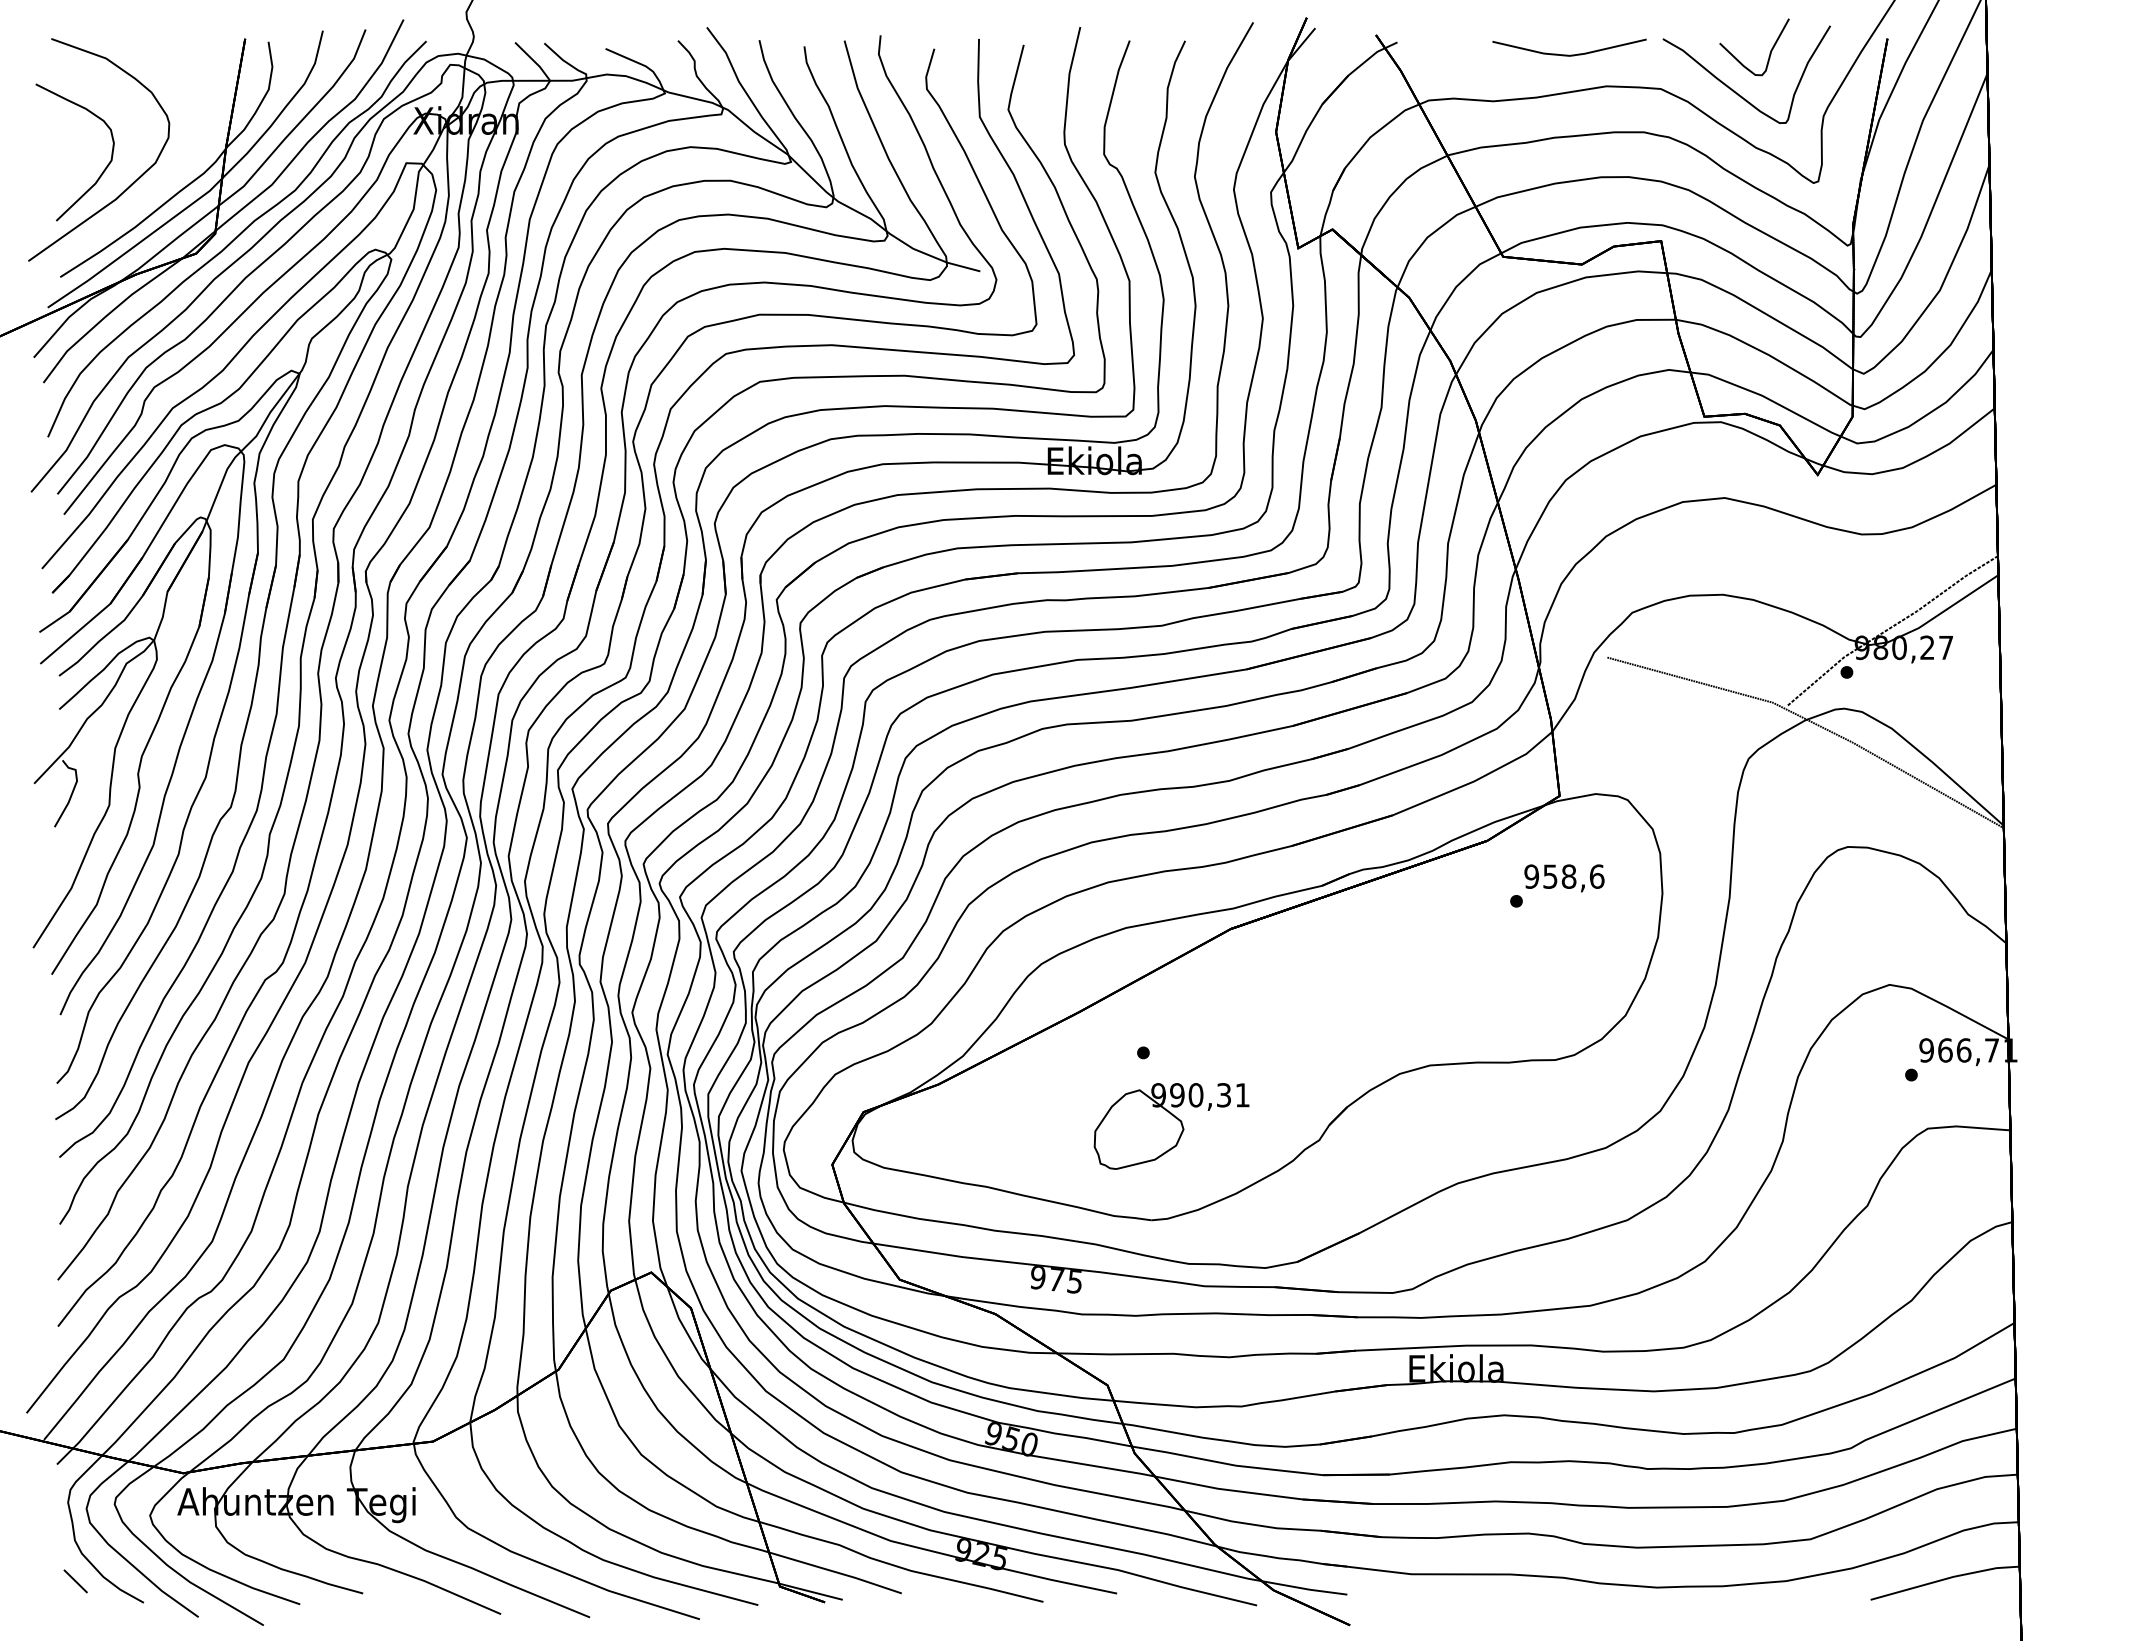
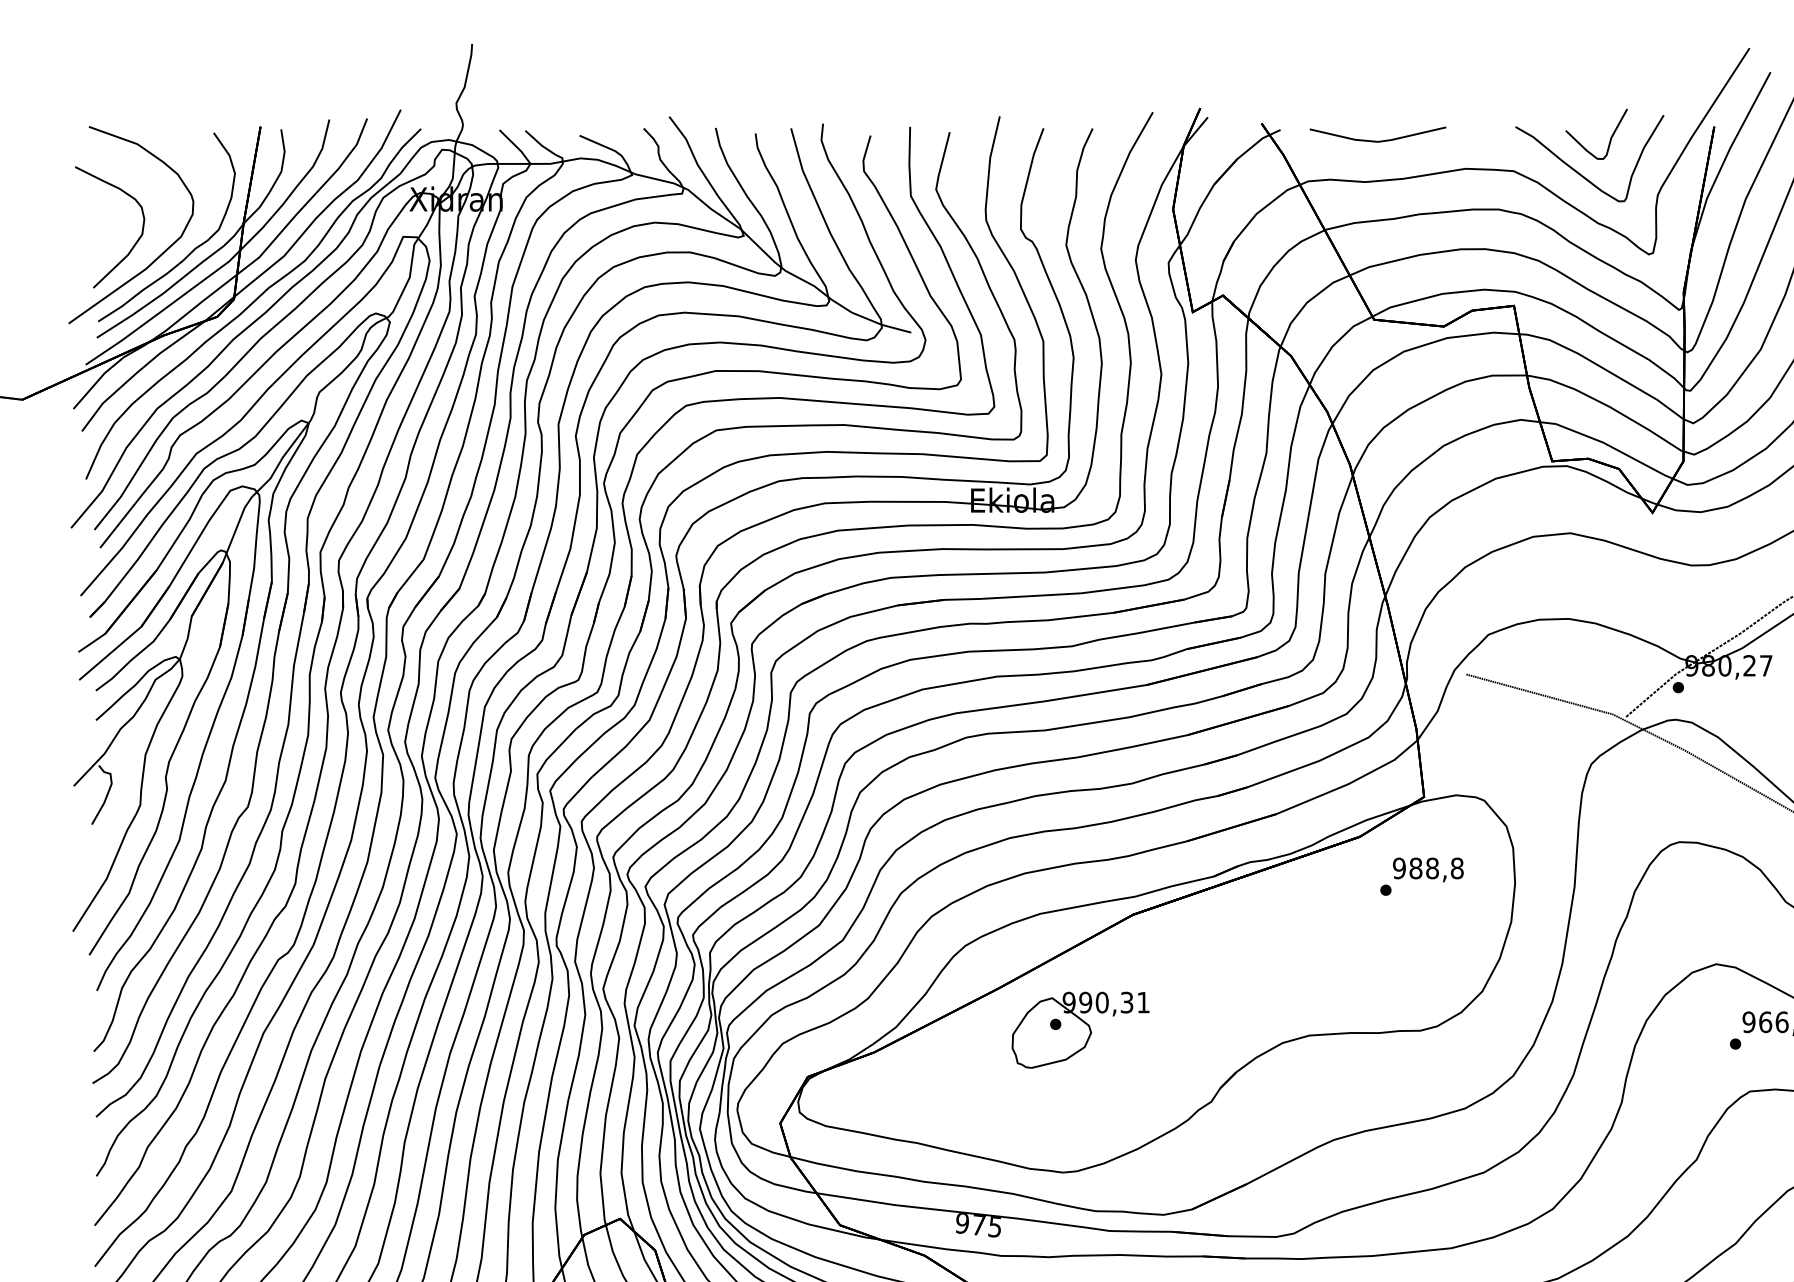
line: (1568, 54) -> (1377, 140), moved
curve: (167, 179) -> (191, 251), added
text: (1573, 876) -> (1436, 868), 958,6 -> 988,8
part: (1171, 1126) -> (1080, 1030), moved

